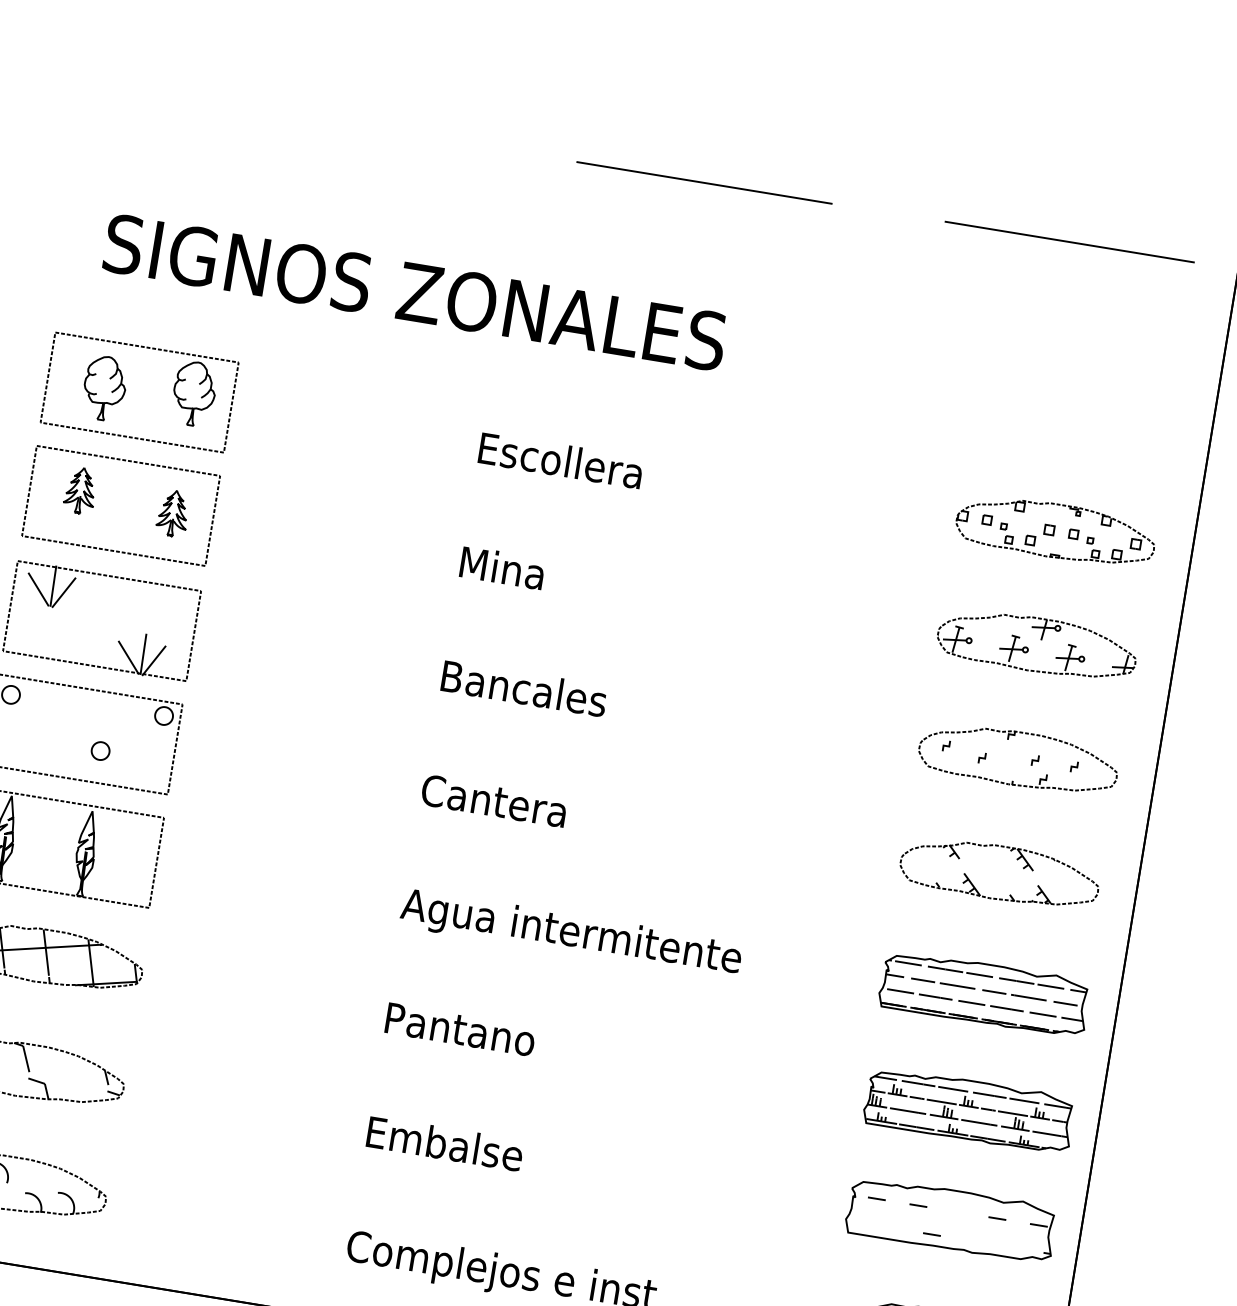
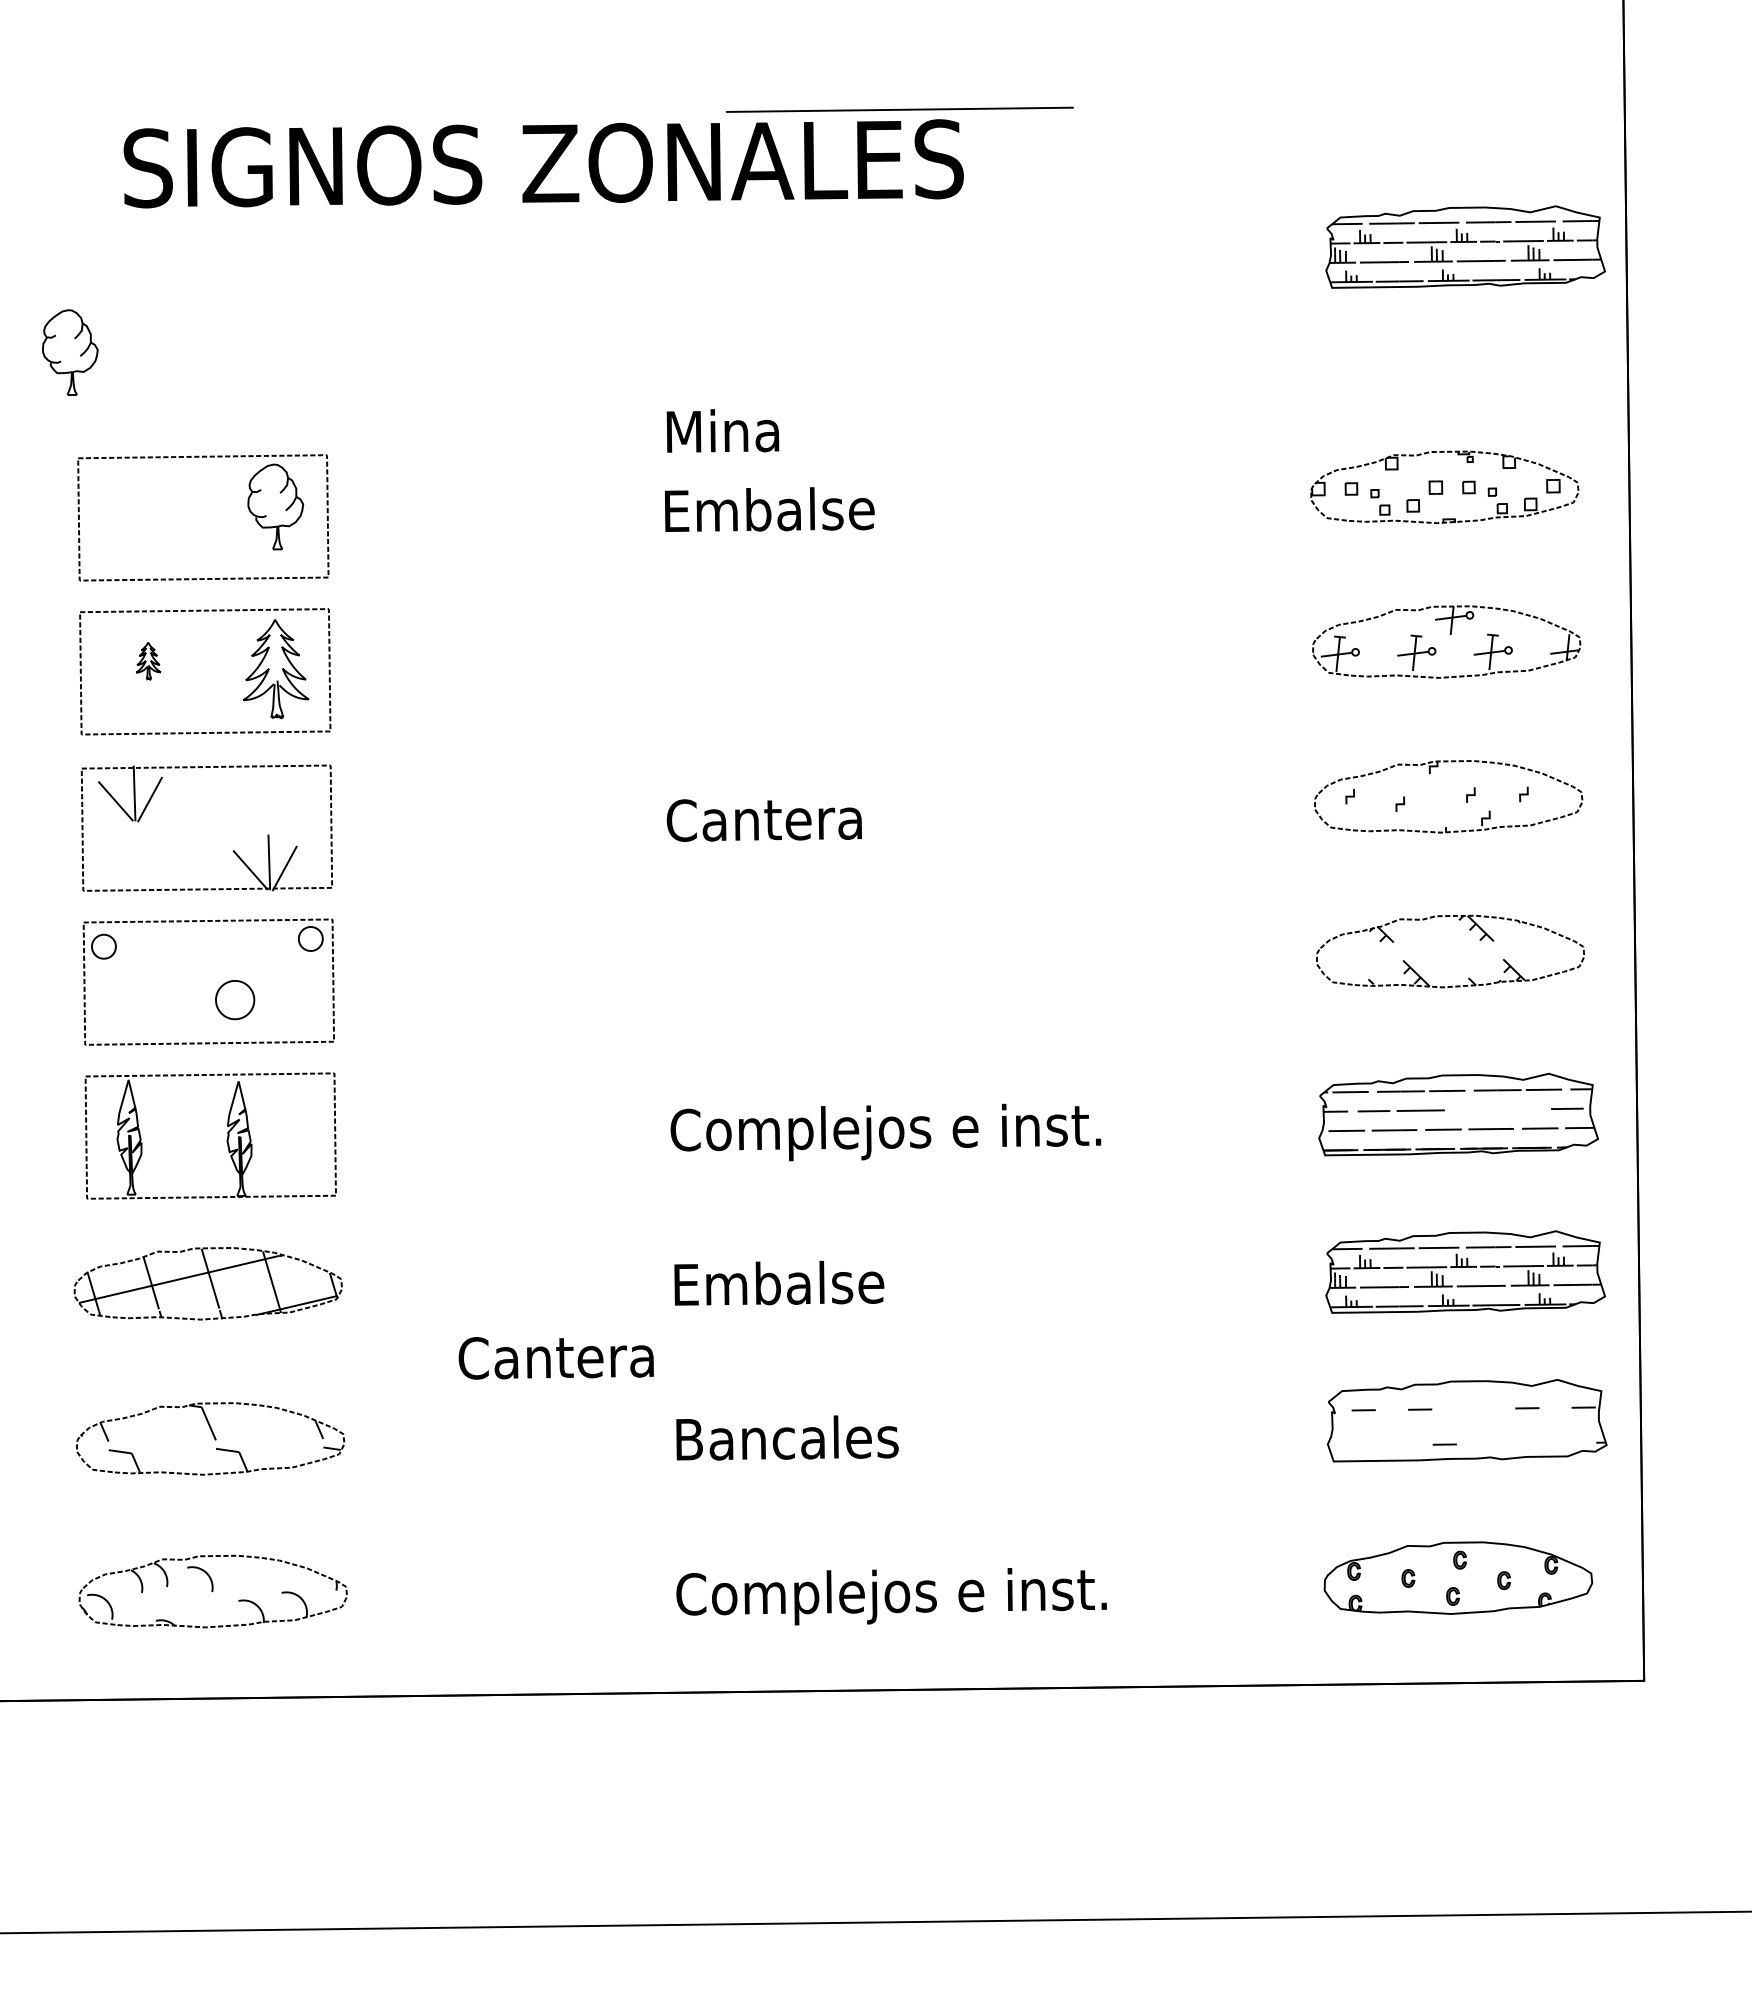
line: (1069, 241) -> (1395, 102), removed
text: (415, 292) -> (543, 163), moved
part: (1102, 356) -> (1465, 246), added
part: (104, 388) -> (70, 352), moved
text: (572, 462) -> (790, 509), Escollera -> Embalse
part: (80, 490) -> (148, 660), size x0.6
part: (173, 513) -> (275, 669), size x1.6
text: (502, 567) -> (722, 430), moved
text: (523, 688) -> (778, 818), Bancales -> Cantera
part: (100, 750) -> (235, 999), size x1.6
text: (493, 801) -> (555, 1358), moved
text: (570, 934) -> (898, 1132), Agua intermitente -> Complejos e inst.
line: (1014, 995) -> (1497, 1109), removed
text: (465, 1029) -> (781, 1282), Pantano -> Embalse
text: (452, 1144) -> (790, 1437), Embalse -> Bancales

